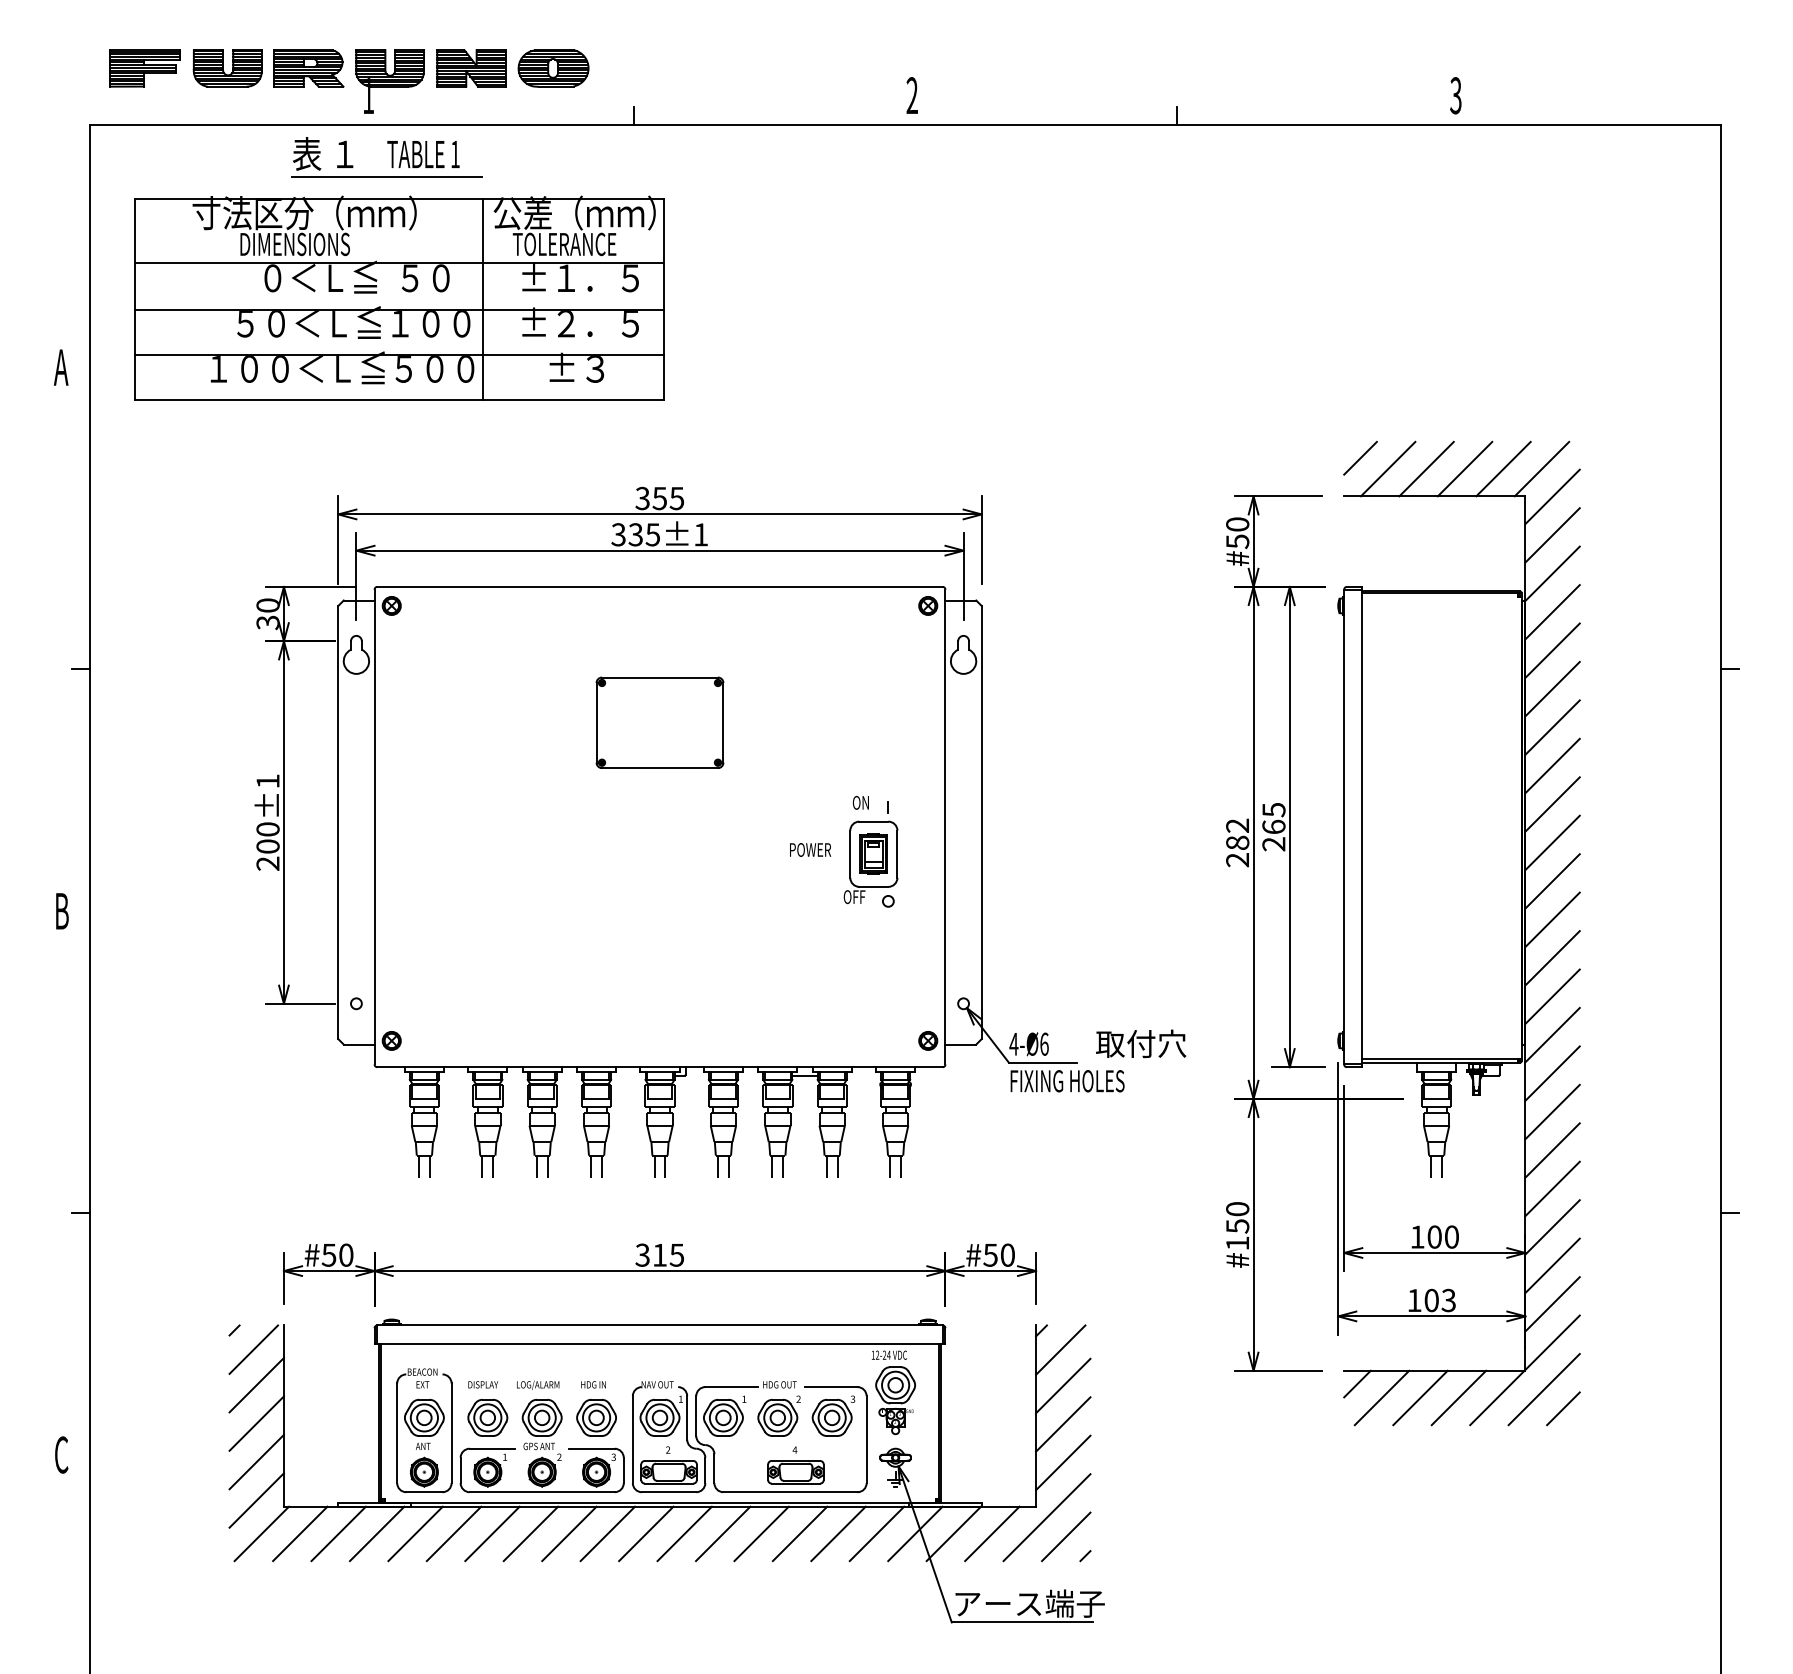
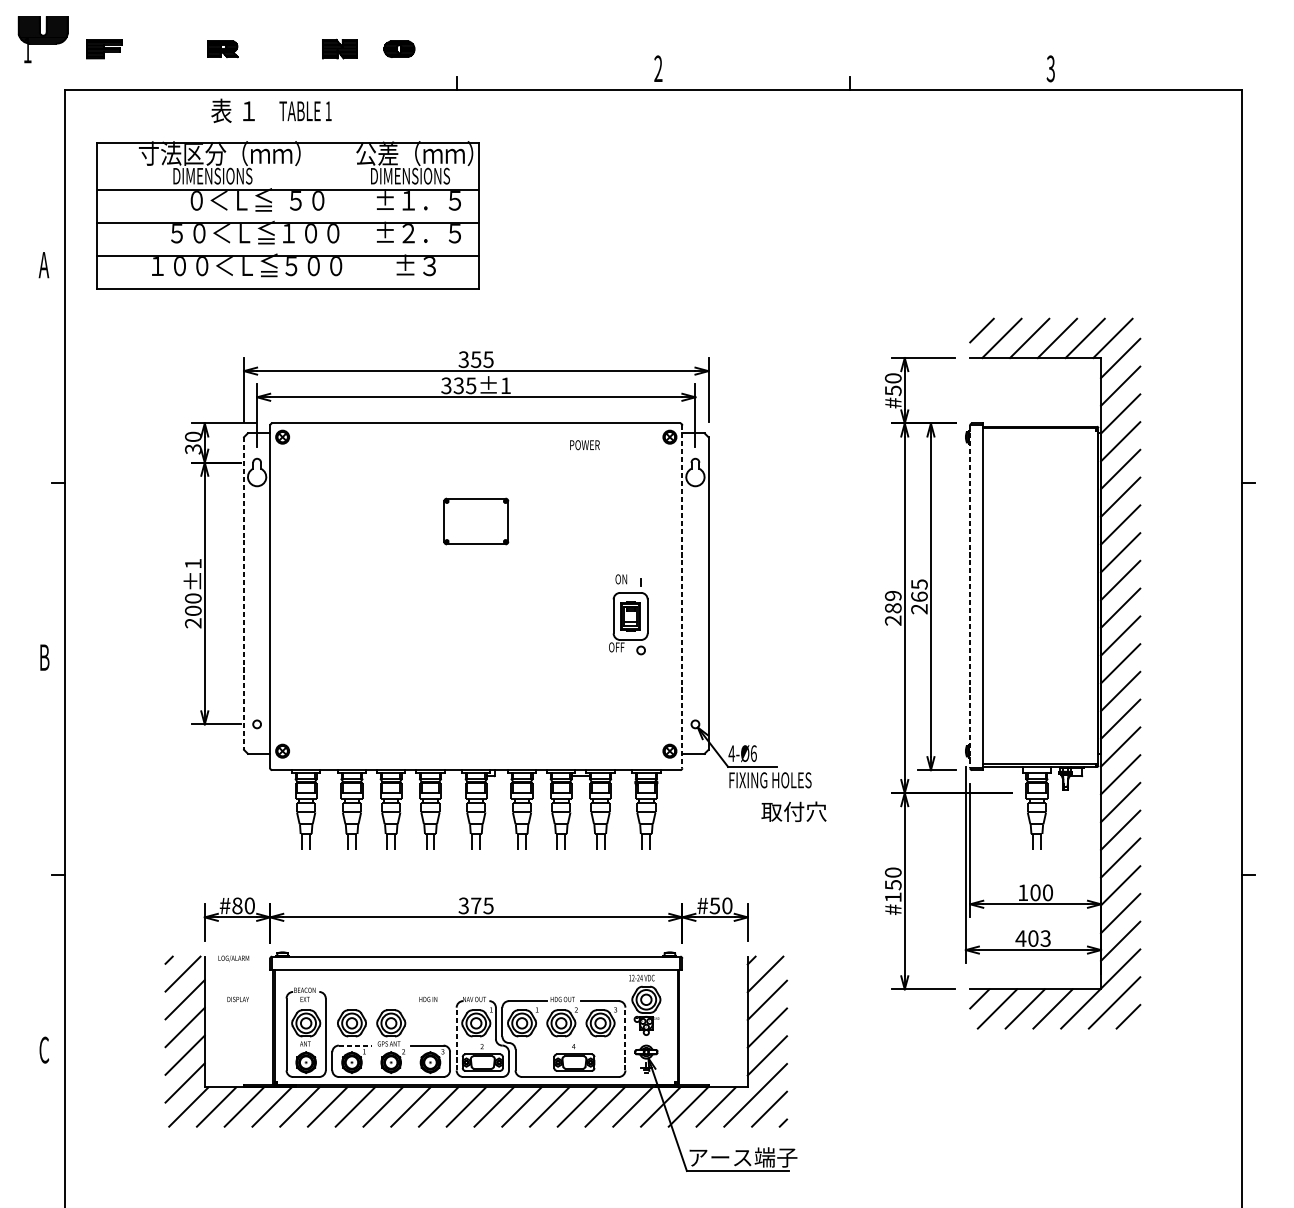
part: (144, 68) -> (104, 49), size x0.7
part: (227, 68) -> (164, 49), removed
part: (308, 68) -> (222, 49), size x0.6
part: (471, 68) -> (340, 49), size x0.7
part: (553, 68) -> (399, 49), size x0.6
part: (389, 81) -> (42, 39), moved
line: (386, 176) -> (278, 127), removed
text: (567, 244) -> (409, 176), TOLERANCE -> DIMENSIONS
line: (482, 299) -> (348, 215), removed
part: (659, 722) -> (475, 521), size x0.7
line: (338, 822) -> (244, 593), solid -> dashed
text: (1237, 825) -> (893, 595), 282 -> 289
line: (945, 827) -> (682, 597), solid -> dashed
line: (1344, 827) -> (970, 597), solid -> dashed
text: (810, 849) -> (584, 444), moved
text: (1141, 1043) -> (794, 811), moved
text: (328, 1254) -> (236, 905), #50 -> #80
text: (660, 1255) -> (476, 906), 315 -> 375
text: (1414, 1300) -> (1020, 938), 103 -> 403
text: (483, 1384) -> (238, 999), moved
text: (538, 1384) -> (234, 958), moved
part: (596, 1417) -> (430, 1023), removed
line: (632, 1439) -> (456, 1038), solid -> dashed
line: (866, 1439) -> (625, 1038), solid -> dashed
line: (492, 1448) -> (355, 1045), solid -> dashed

